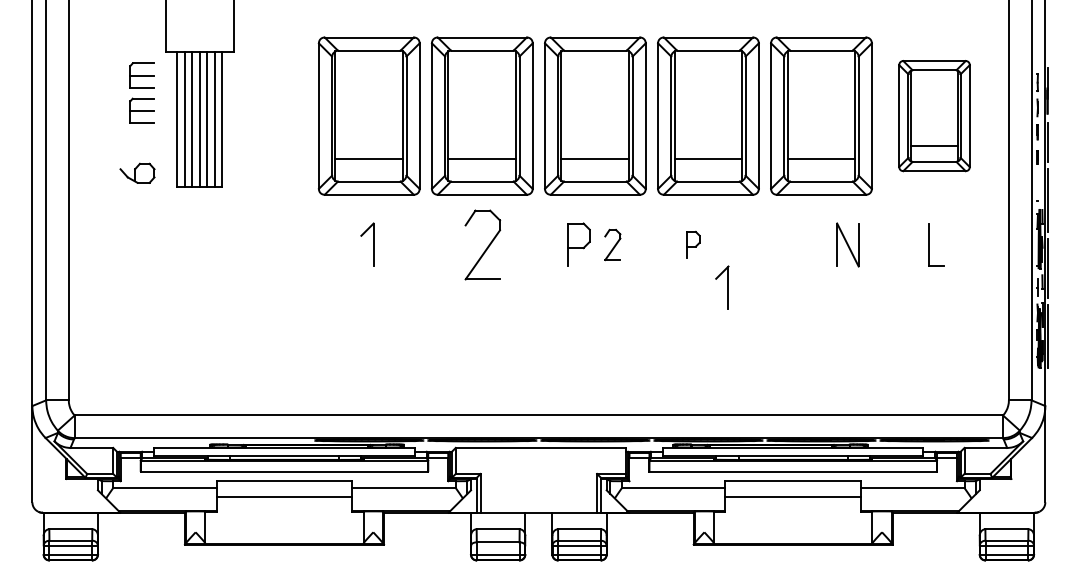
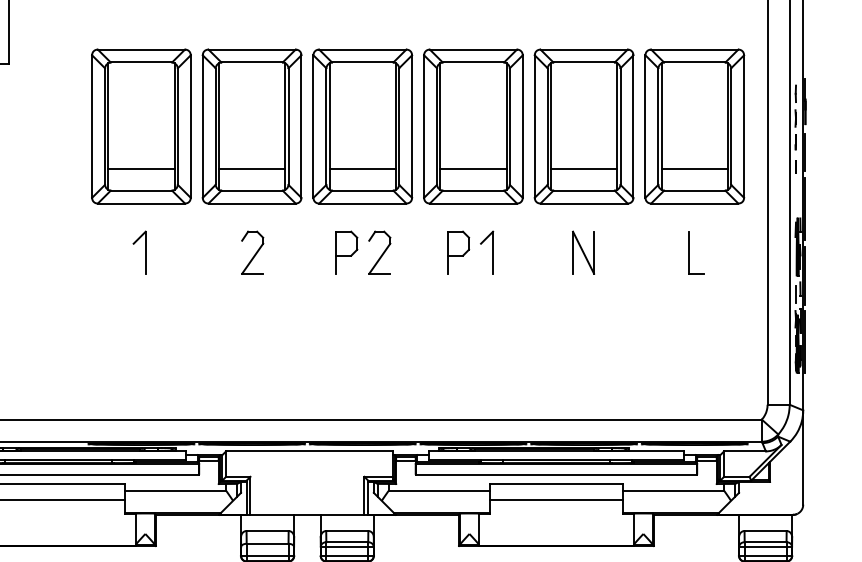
part: (934, 115) -> (694, 125), size x1.43
part: (482, 244) -> (252, 252), size x0.62
part: (612, 244) -> (379, 252), size x1.43
part: (692, 244) -> (457, 252), size x1.67
part: (847, 244) -> (583, 252), moved
part: (722, 287) -> (487, 252), moved

